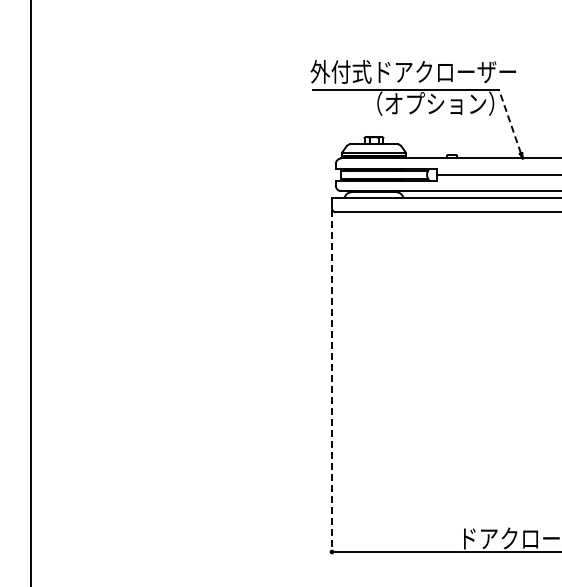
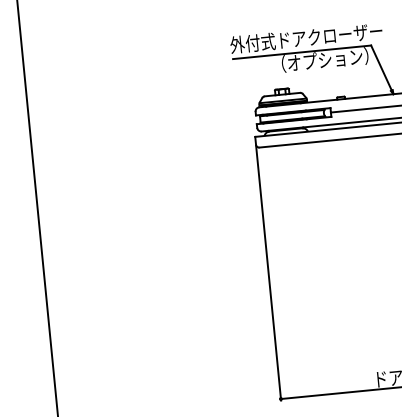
line: (509, 121) -> (381, 67), dashed -> solid
line: (332, 382) -> (269, 273), dashed -> solid

